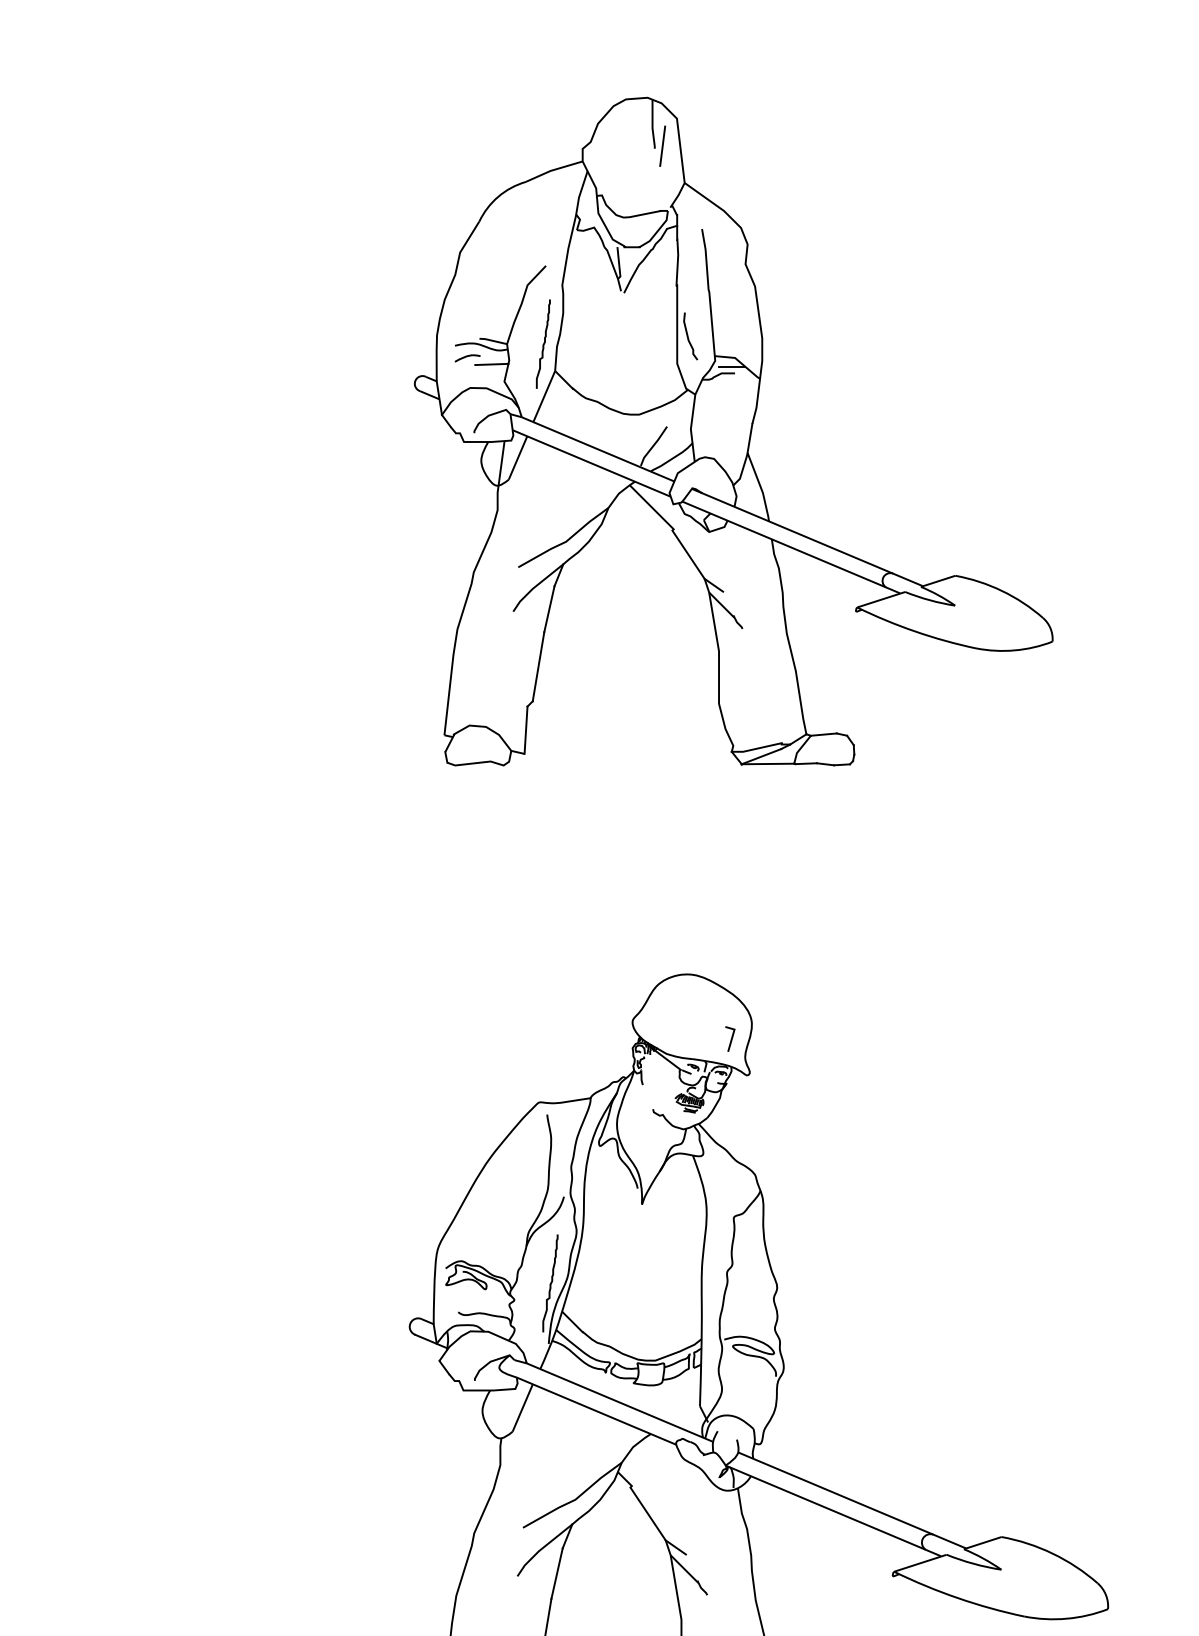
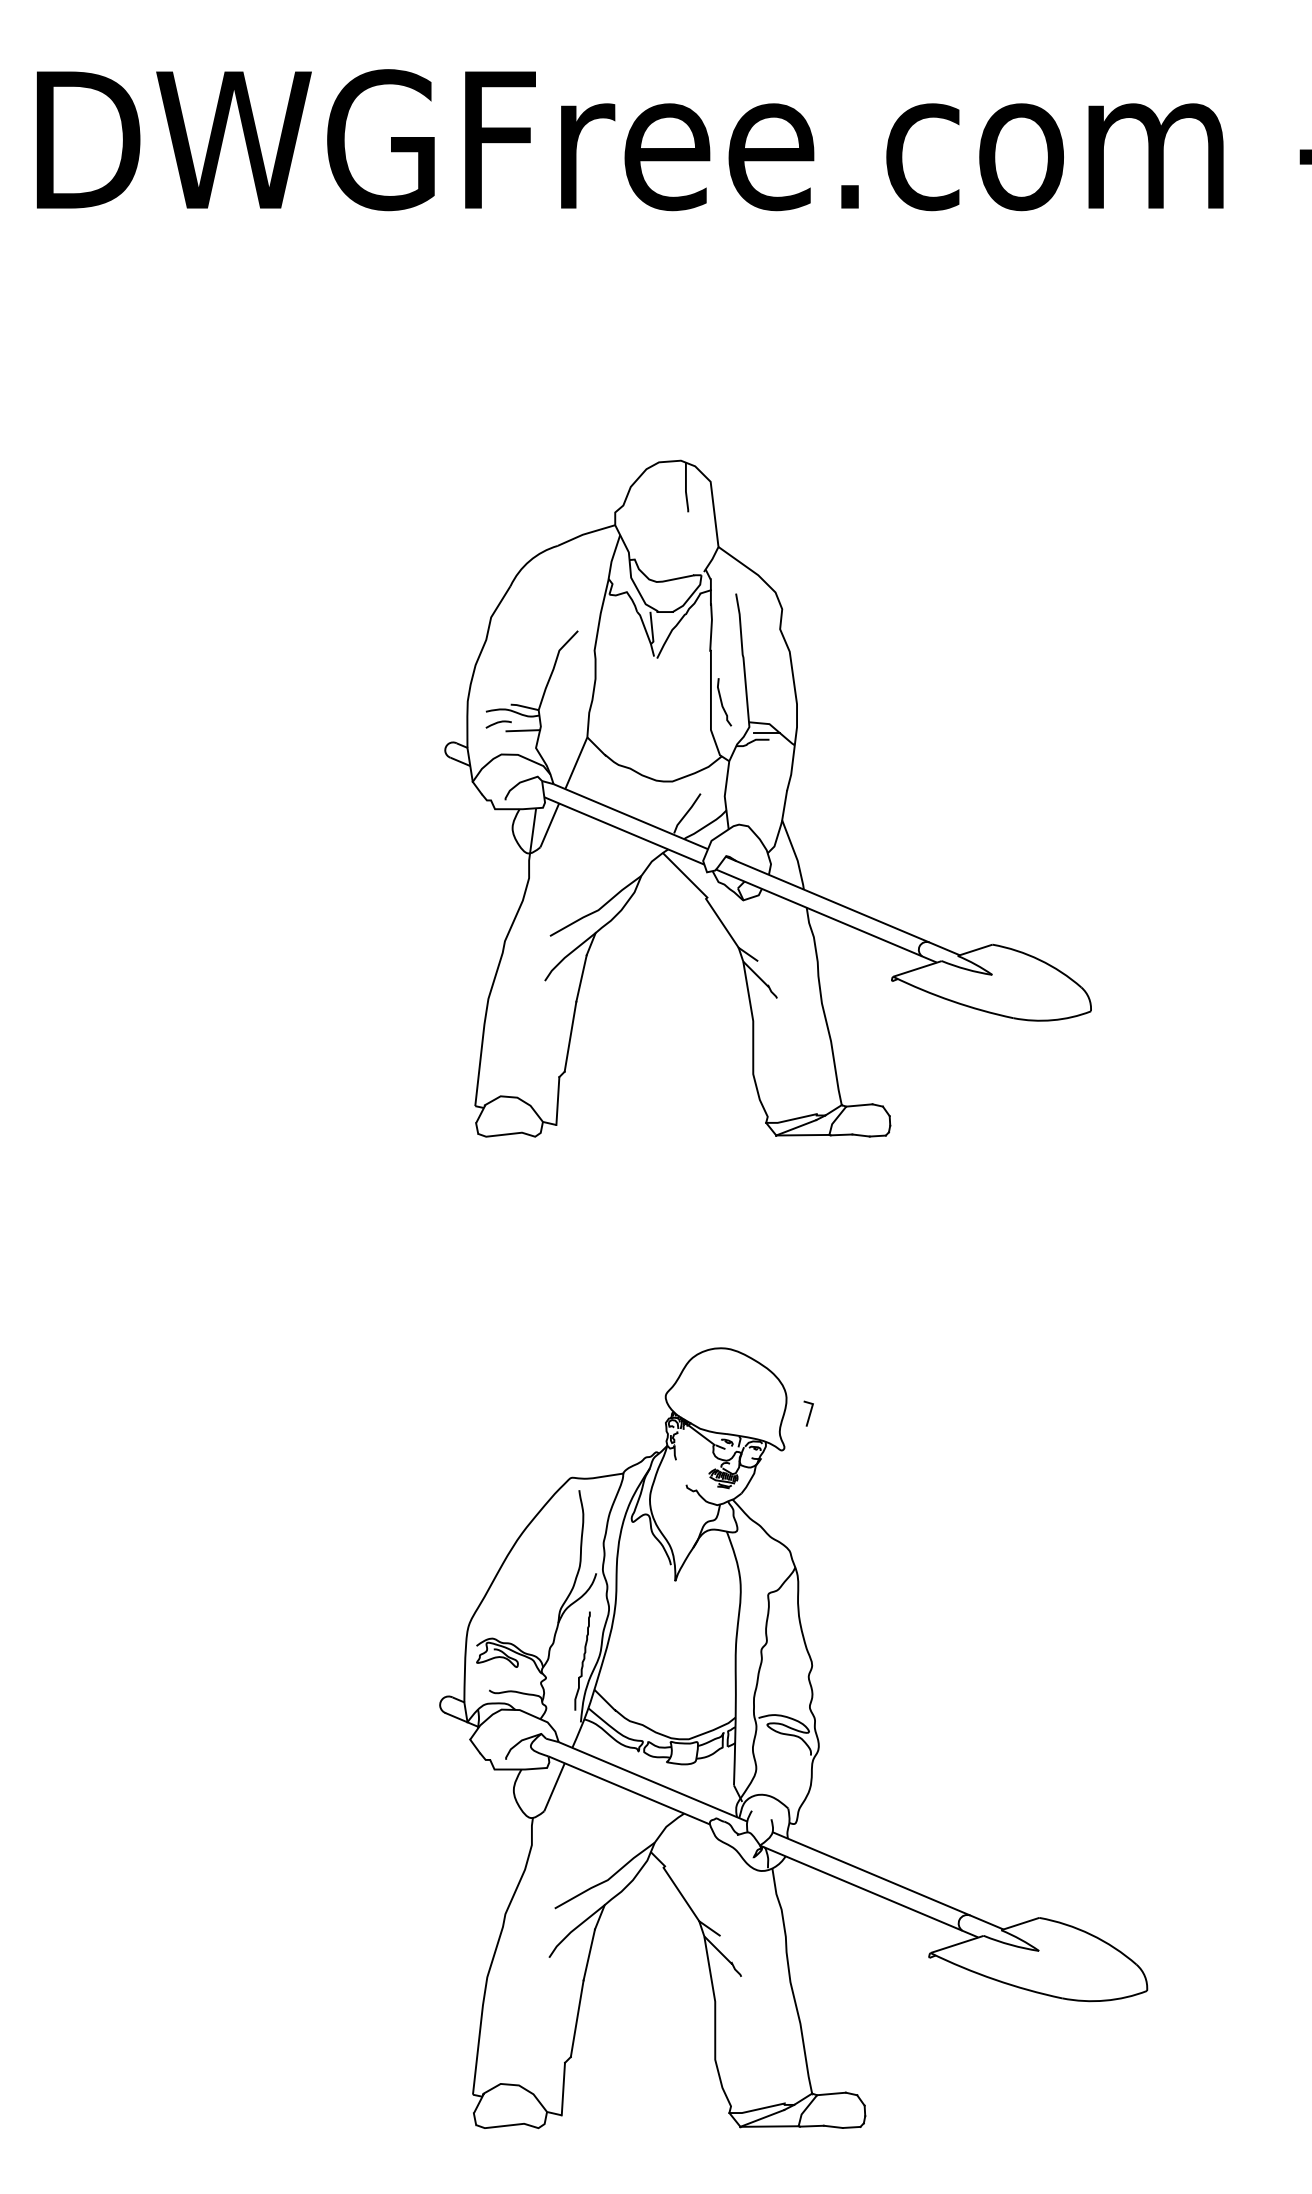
line: (661, 145) -> (695, 509), removed
curve: (542, 344) -> (574, 710), removed
line: (731, 1038) -> (809, 1413), moved

